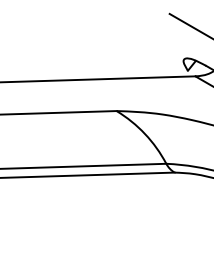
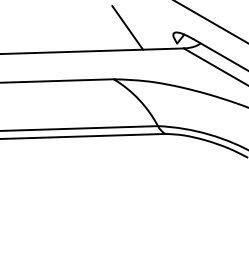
line: (131, 52) -> (127, 27), added

